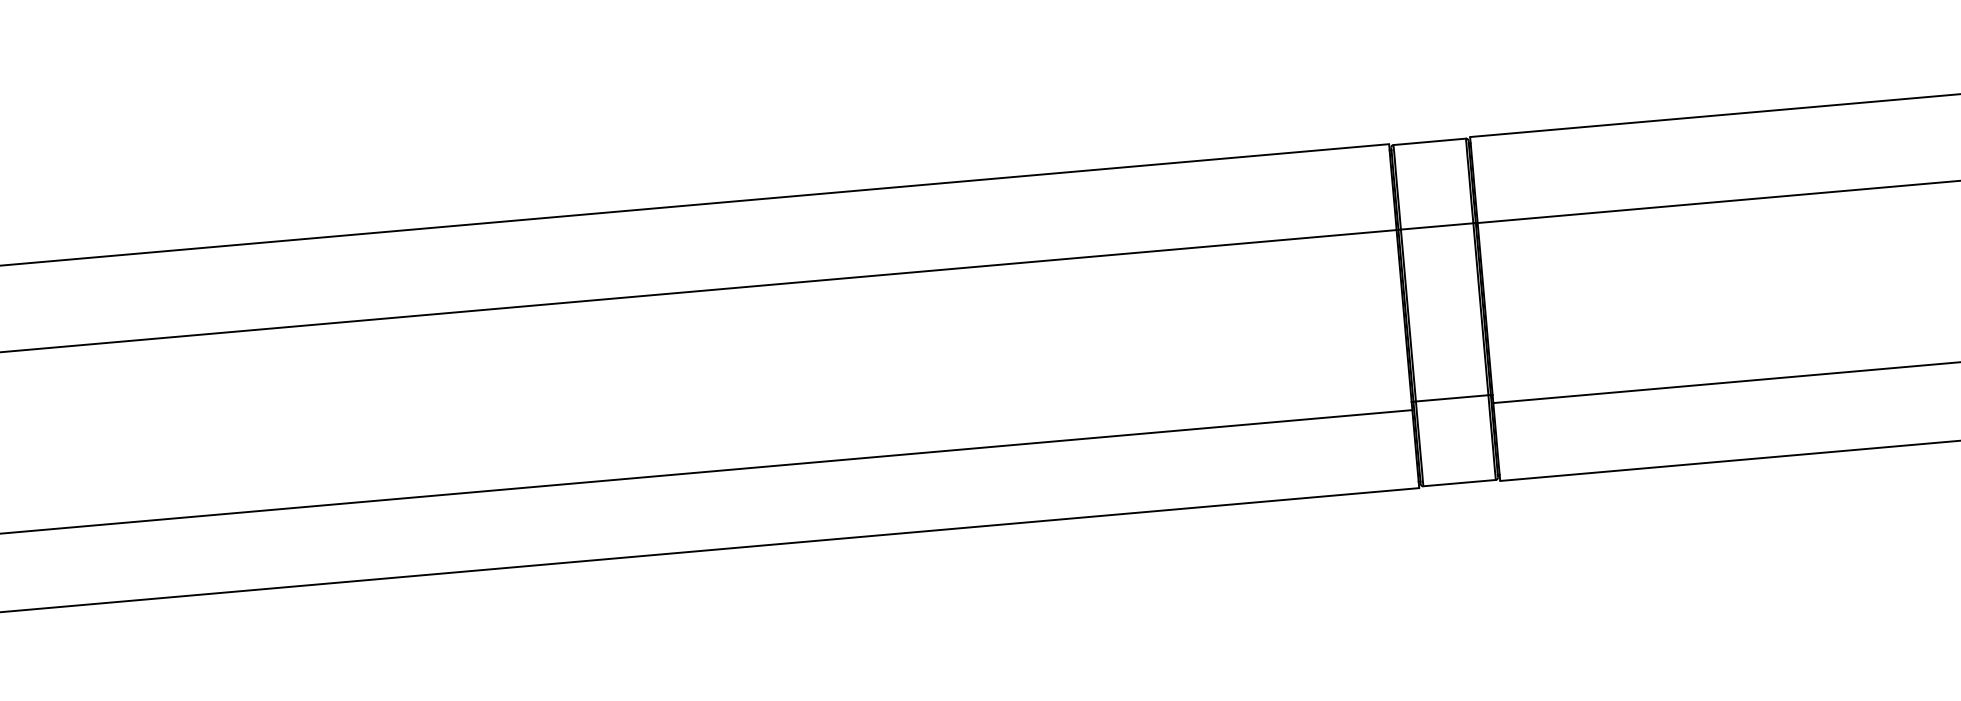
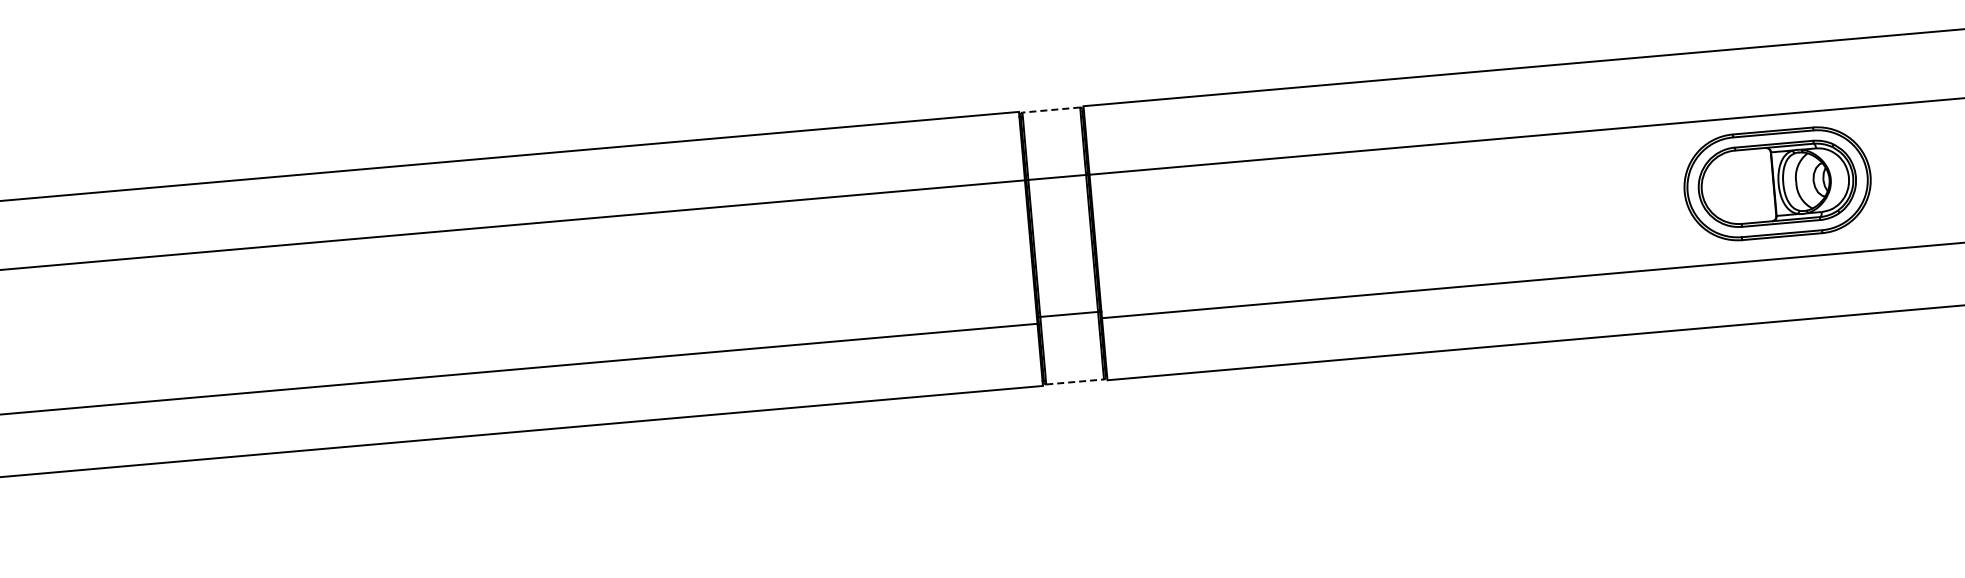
line: (1429, 142) -> (1051, 110), solid -> dashed
line: (1460, 482) -> (1075, 381), solid -> dashed

